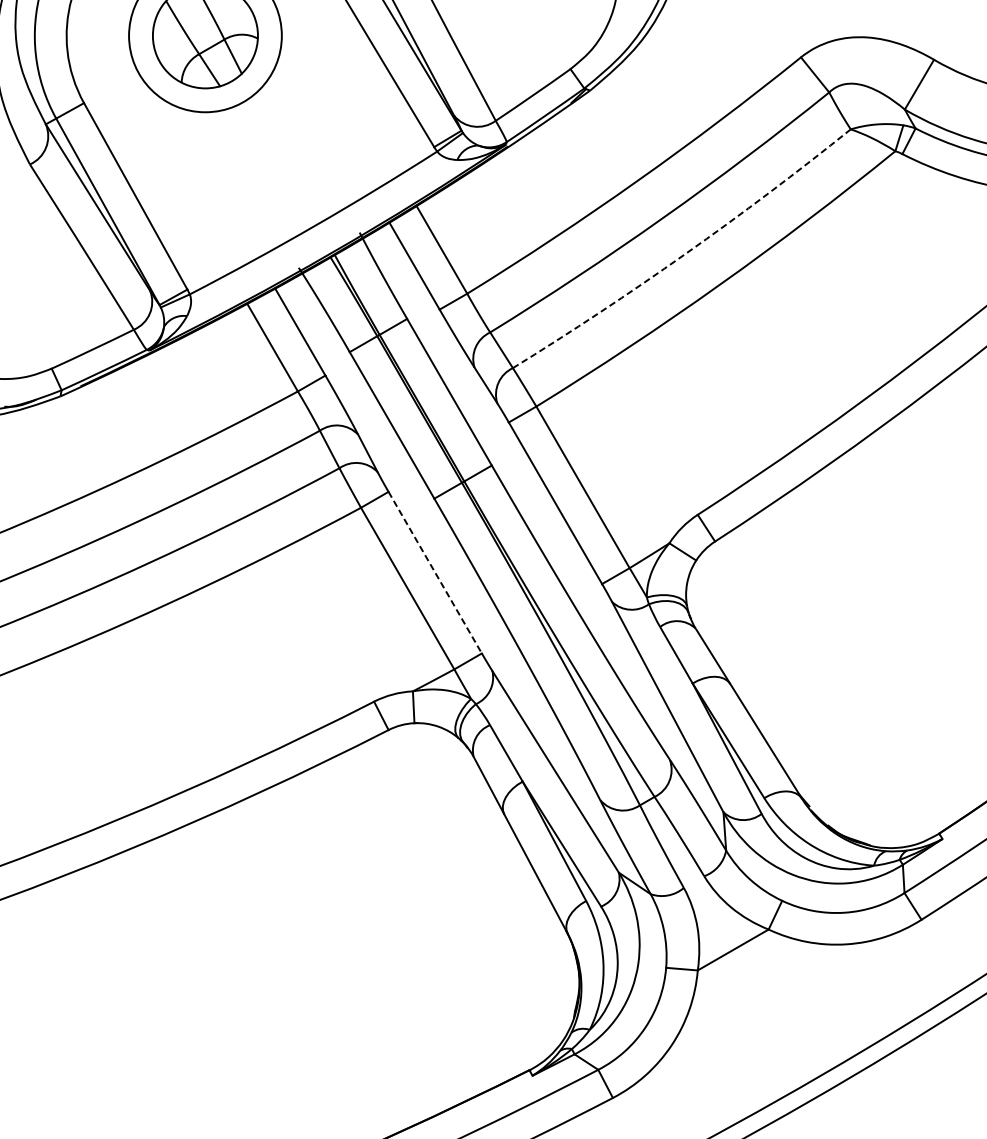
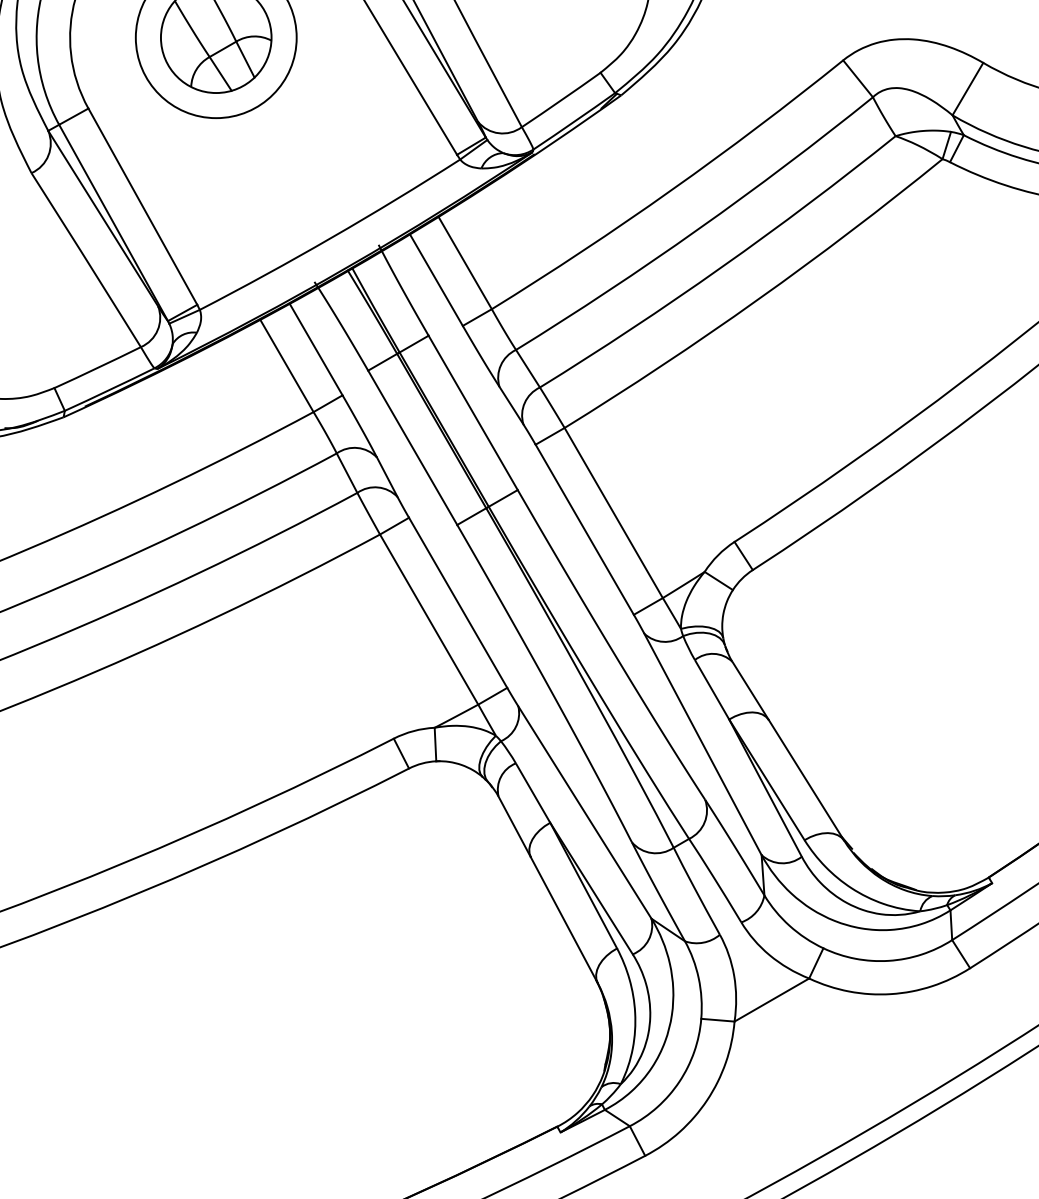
arc: (685, 254) -> (721, 267), dashed -> solid
line: (435, 573) -> (458, 603), dashed -> solid

